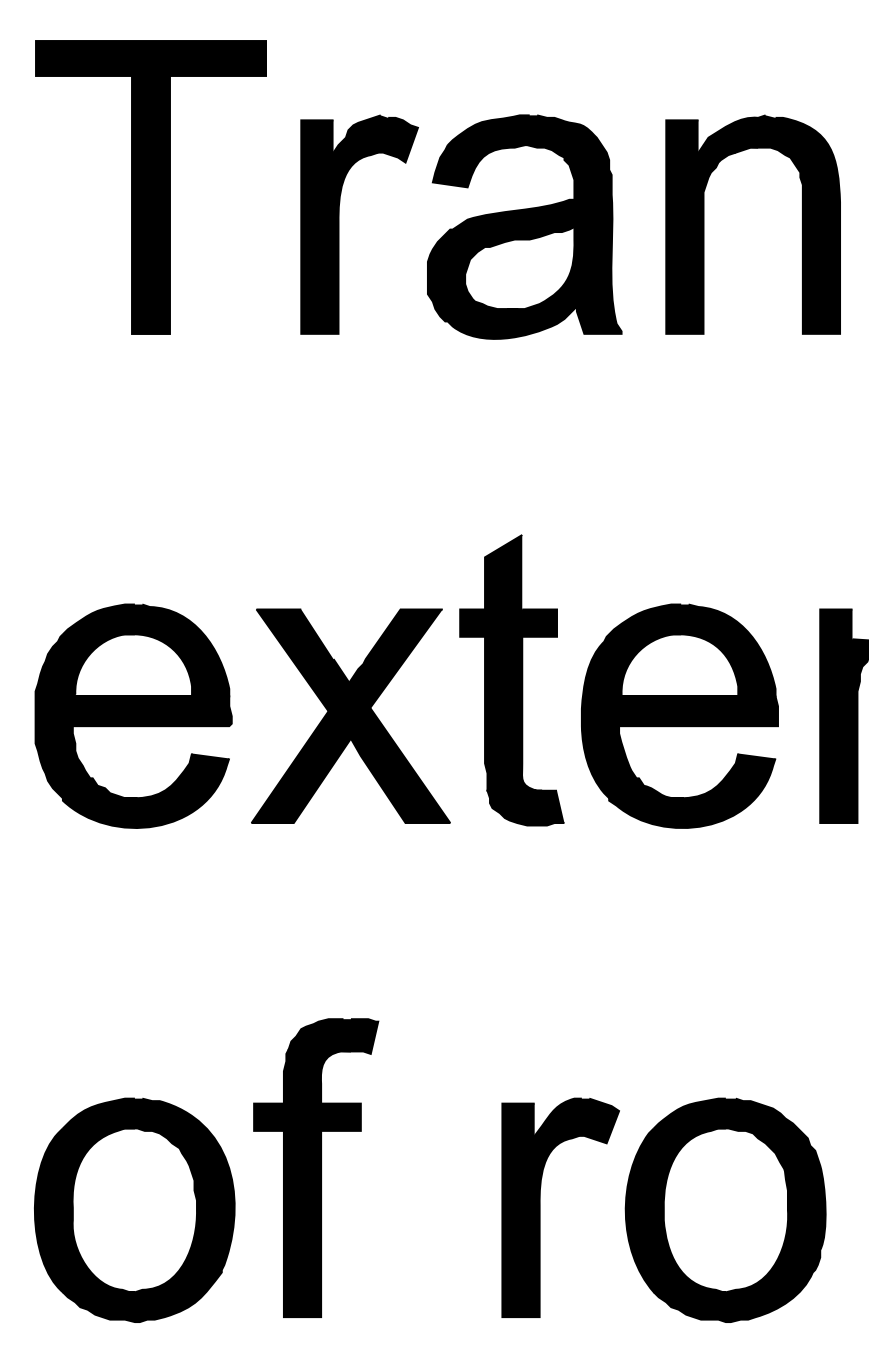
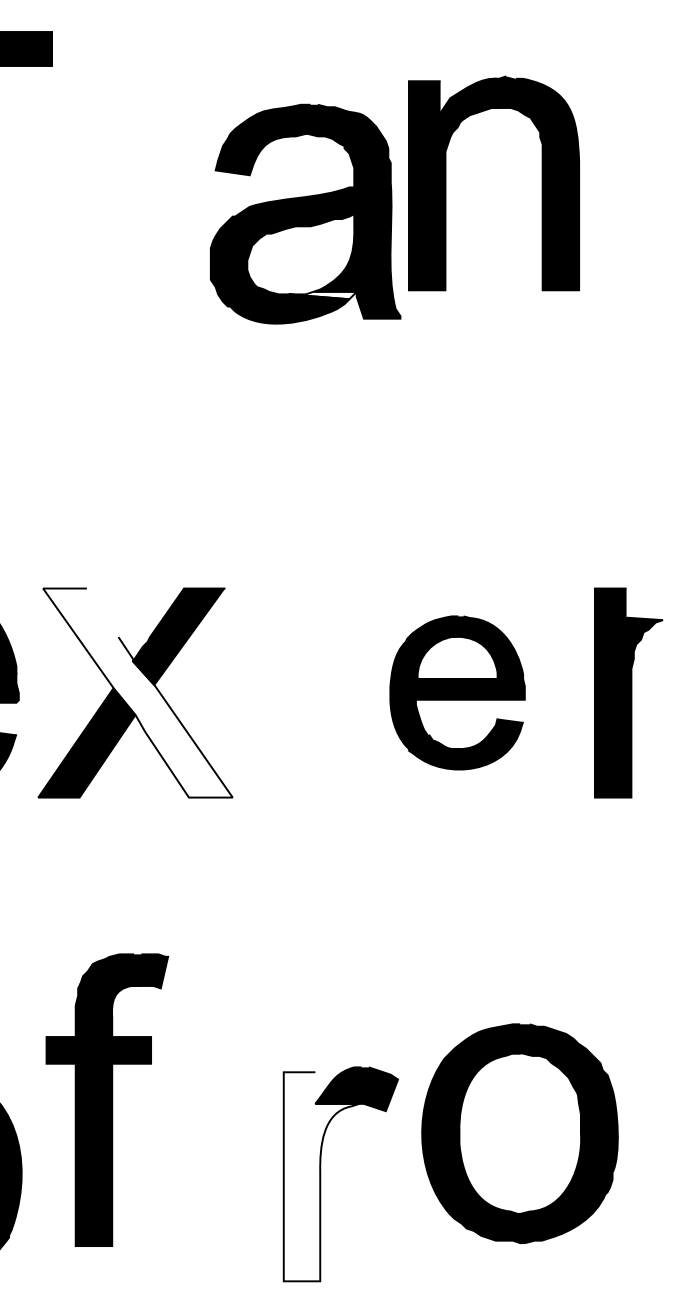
part: (339, 224) -> (124, 211), removed
part: (704, 224) -> (446, 183), moved
fill: (541, 310) -> (322, 295), removed
part: (511, 680) -> (292, 658), removed
part: (679, 715) -> (457, 692), size x0.7
fill: (353, 716) -> (138, 693), removed
part: (316, 1167) -> (107, 1099), moved
part: (725, 1209) -> (519, 1132), moved
fill: (540, 1210) -> (321, 1176), removed

